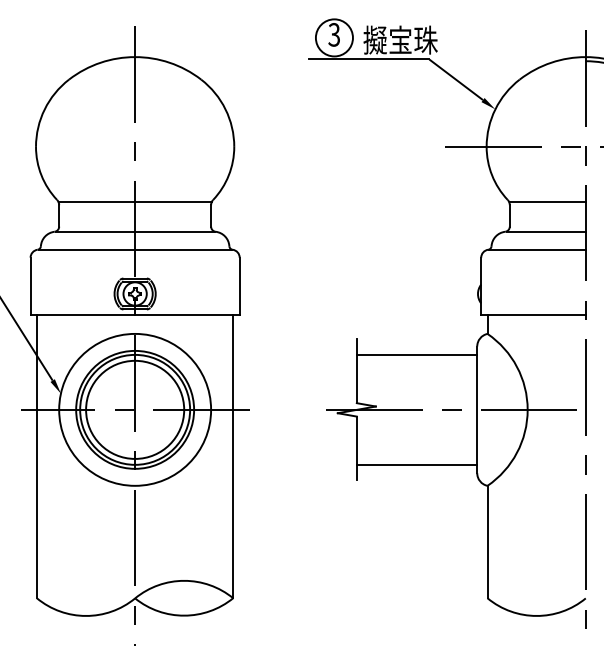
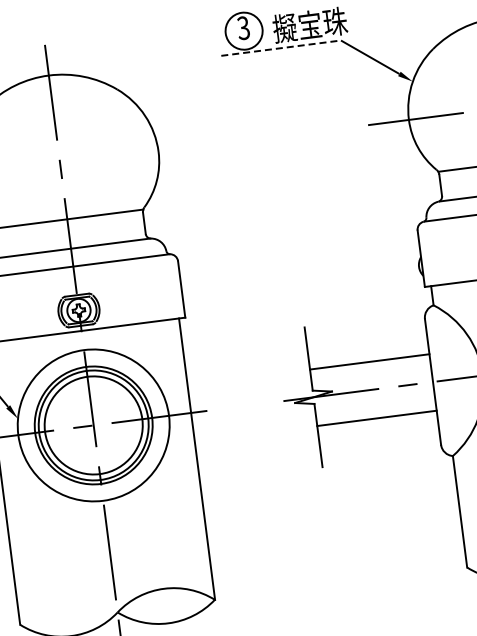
line: (369, 59) -> (281, 48), solid -> dashed
line: (416, 354) -> (369, 361), moved
line: (416, 464) -> (376, 418), moved

